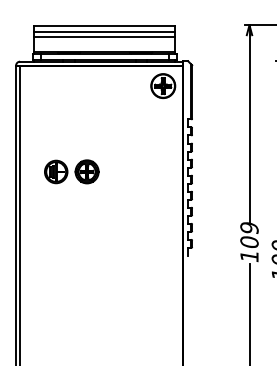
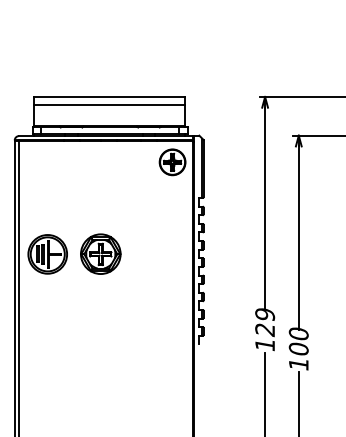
line: (104, 36) -> (109, 109), removed
part: (71, 172) -> (74, 254), size x1.6
text: (249, 242) -> (265, 330), 109 -> 129

